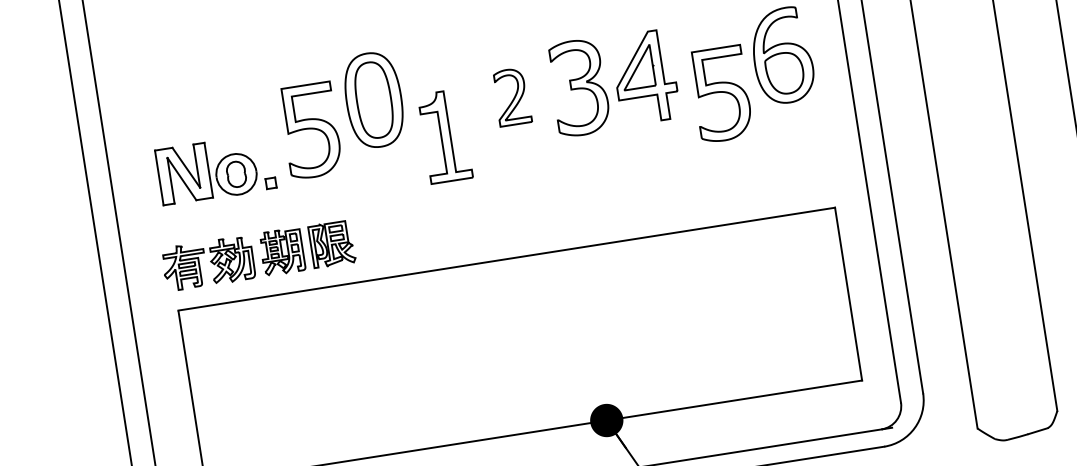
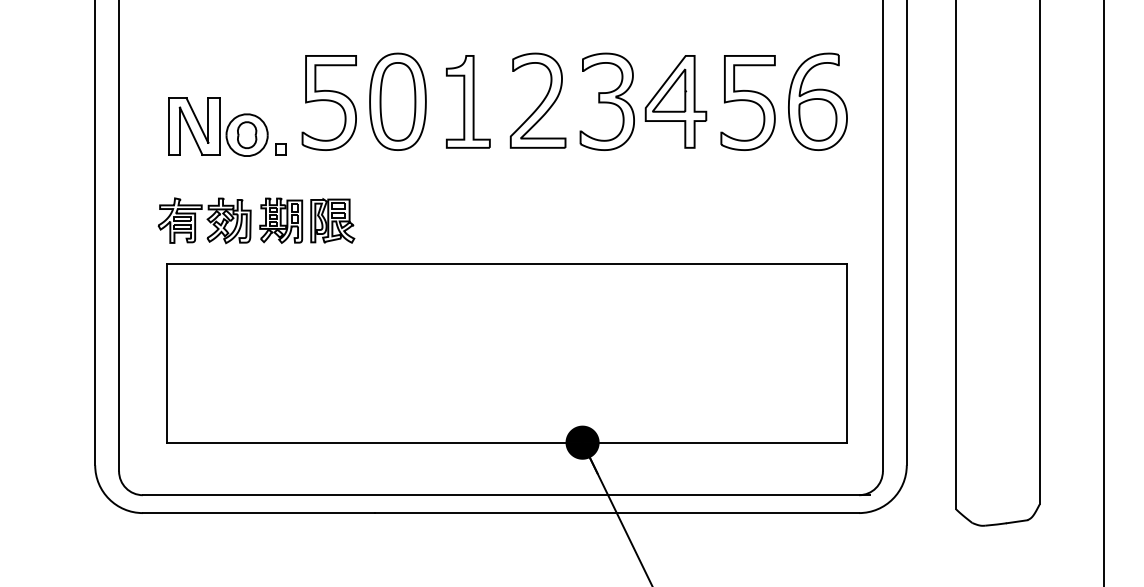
part: (720, 93) -> (747, 102), moved
part: (511, 97) -> (537, 100), size x1.67
part: (373, 99) -> (397, 101), moved
part: (445, 136) -> (468, 101), moved

